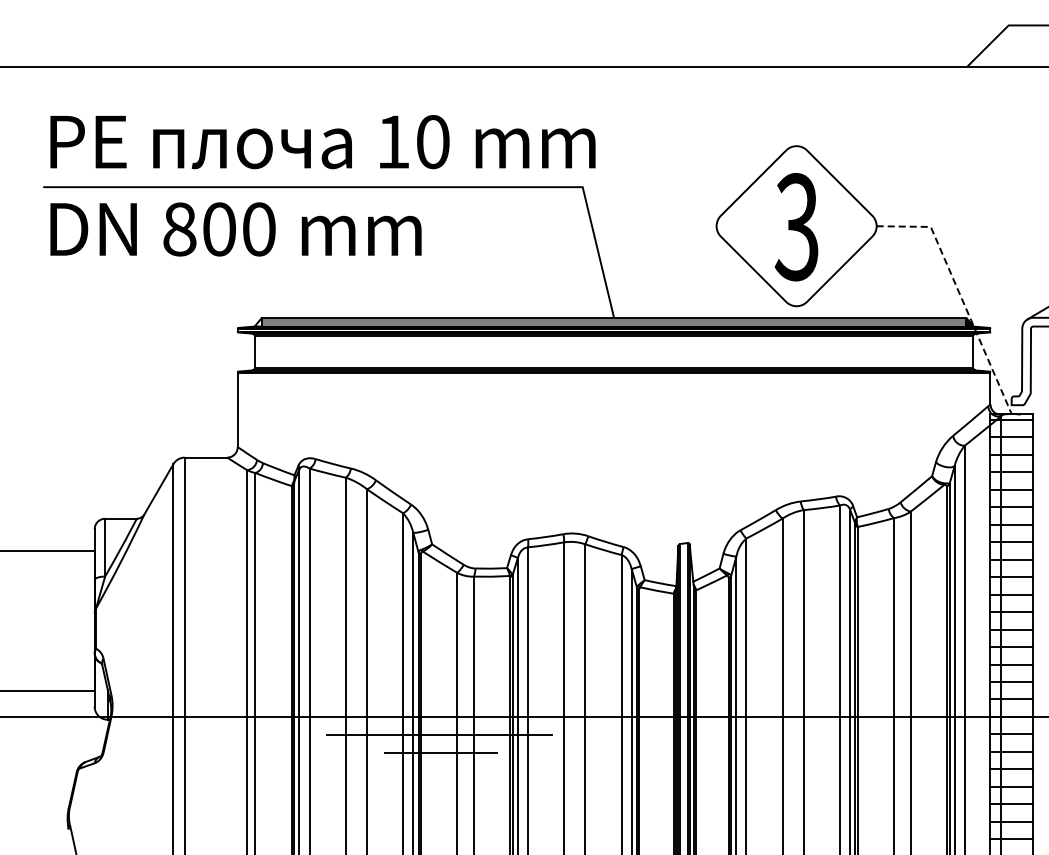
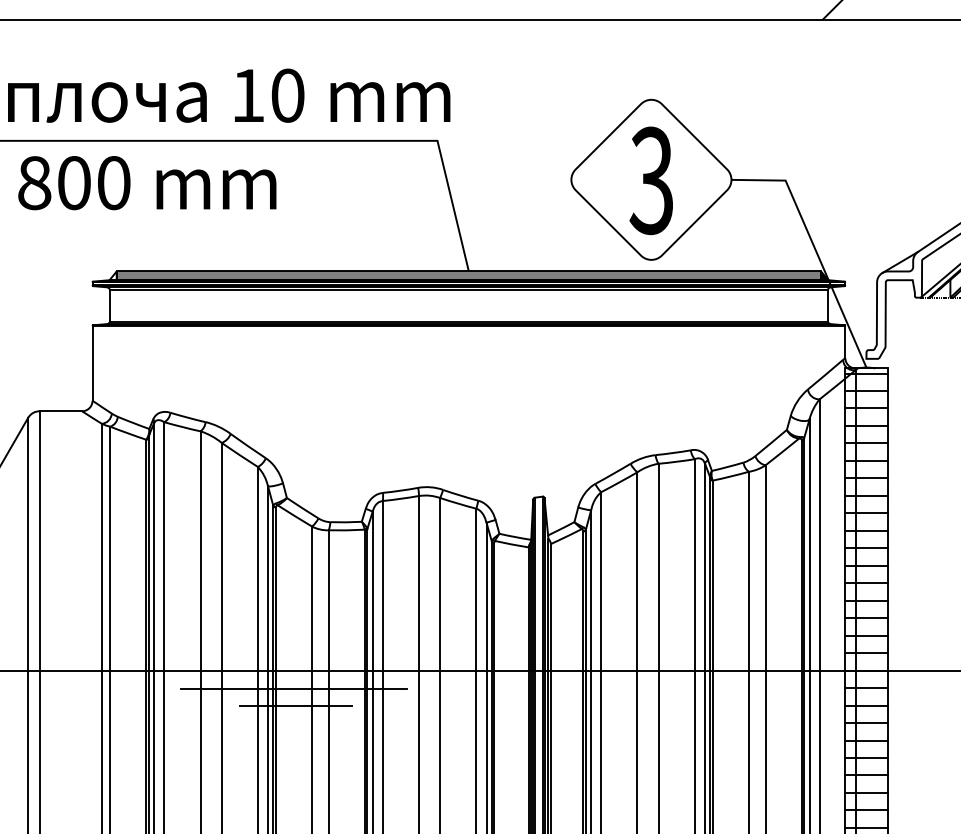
line: (960, 294) -> (815, 248), dashed -> solid

